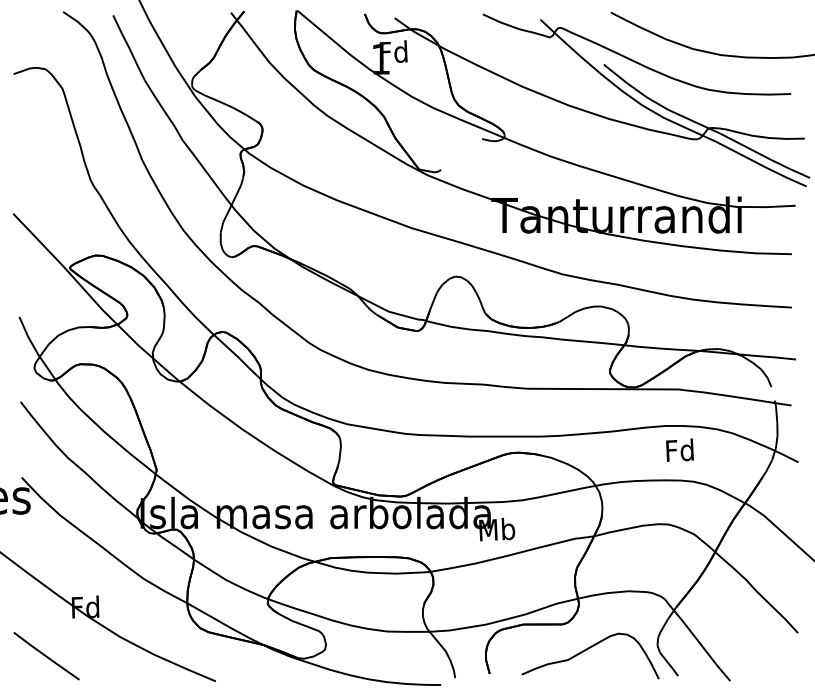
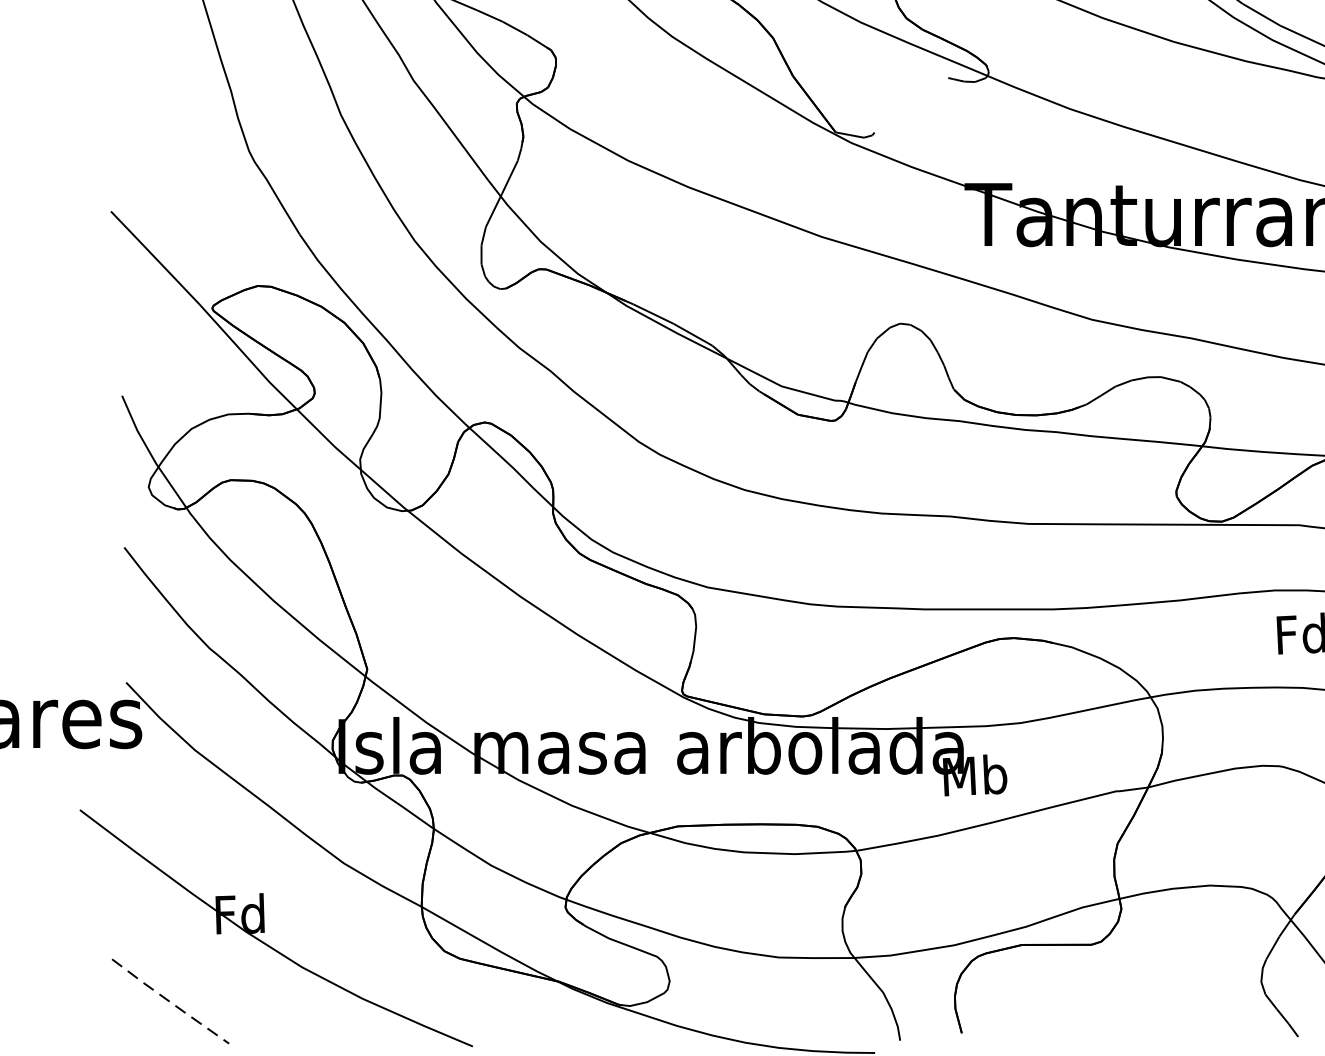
curve: (587, 650) -> (1136, 991), removed
line: (46, 656) -> (170, 1002), solid -> dashed

